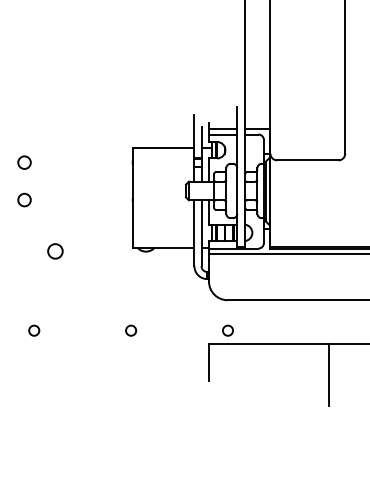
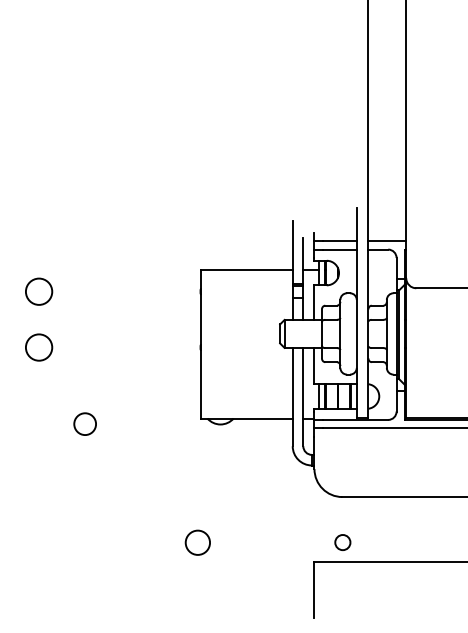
circle: (24, 162) -> (38, 291), size x1.4
circle: (24, 199) -> (38, 346), size x1.4
circle: (34, 330) -> (53, 542), removed
circle: (131, 330) -> (198, 542), size x1.6

